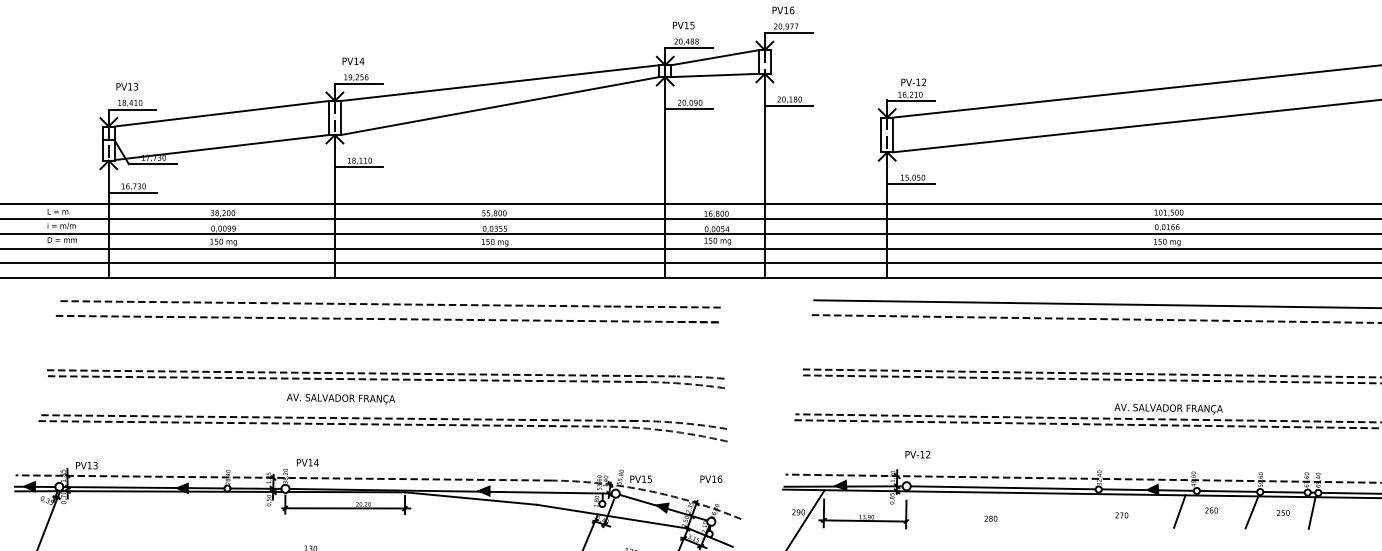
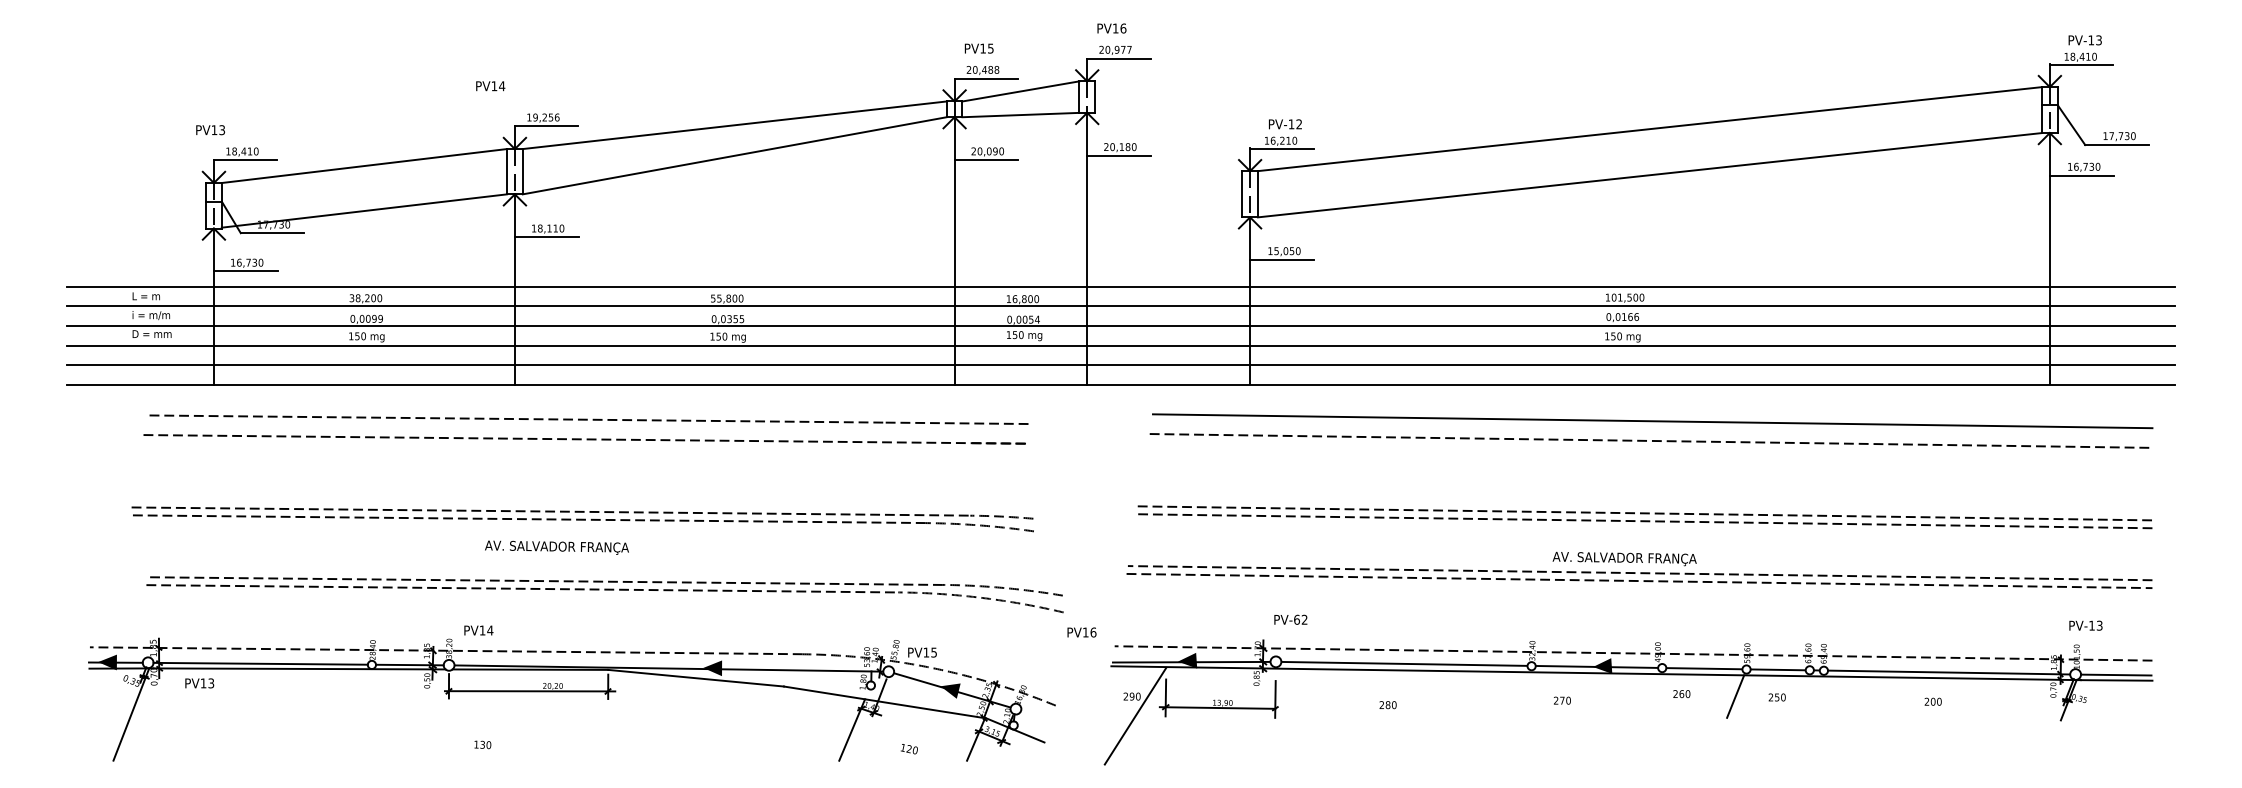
text: (353, 61) -> (490, 86), moved
text: (127, 87) -> (210, 130), moved
text: (340, 398) -> (556, 547), moved
part: (382, 428) -> (604, 594), moved
text: (922, 454) -> (1296, 619), PV-12 -> PV-62
text: (86, 465) -> (199, 683), moved
text: (710, 479) -> (1081, 632), moved
fill: (181, 488) -> (310, 664), removed
line: (1179, 511) -> (1639, 695), removed
line: (1312, 513) -> (1815, 697), removed

